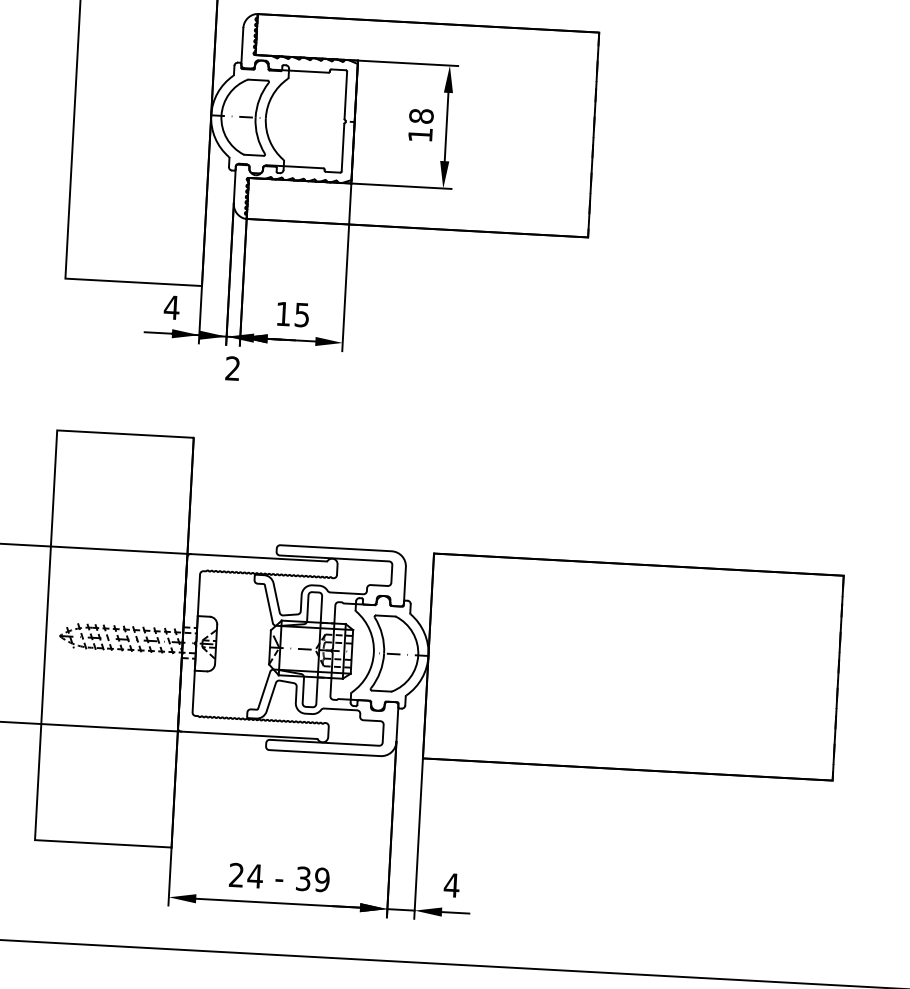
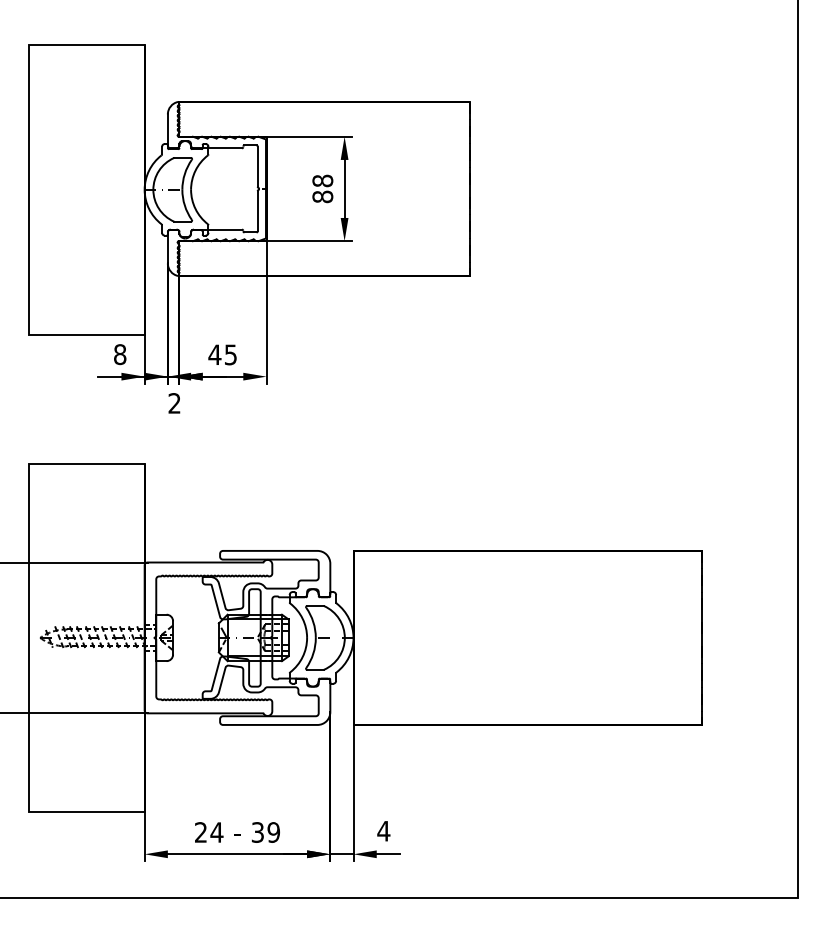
text: (420, 134) -> (322, 196), 18 -> 88
text: (171, 307) -> (119, 354), 4 -> 8
text: (282, 313) -> (214, 354), 15 -> 45

